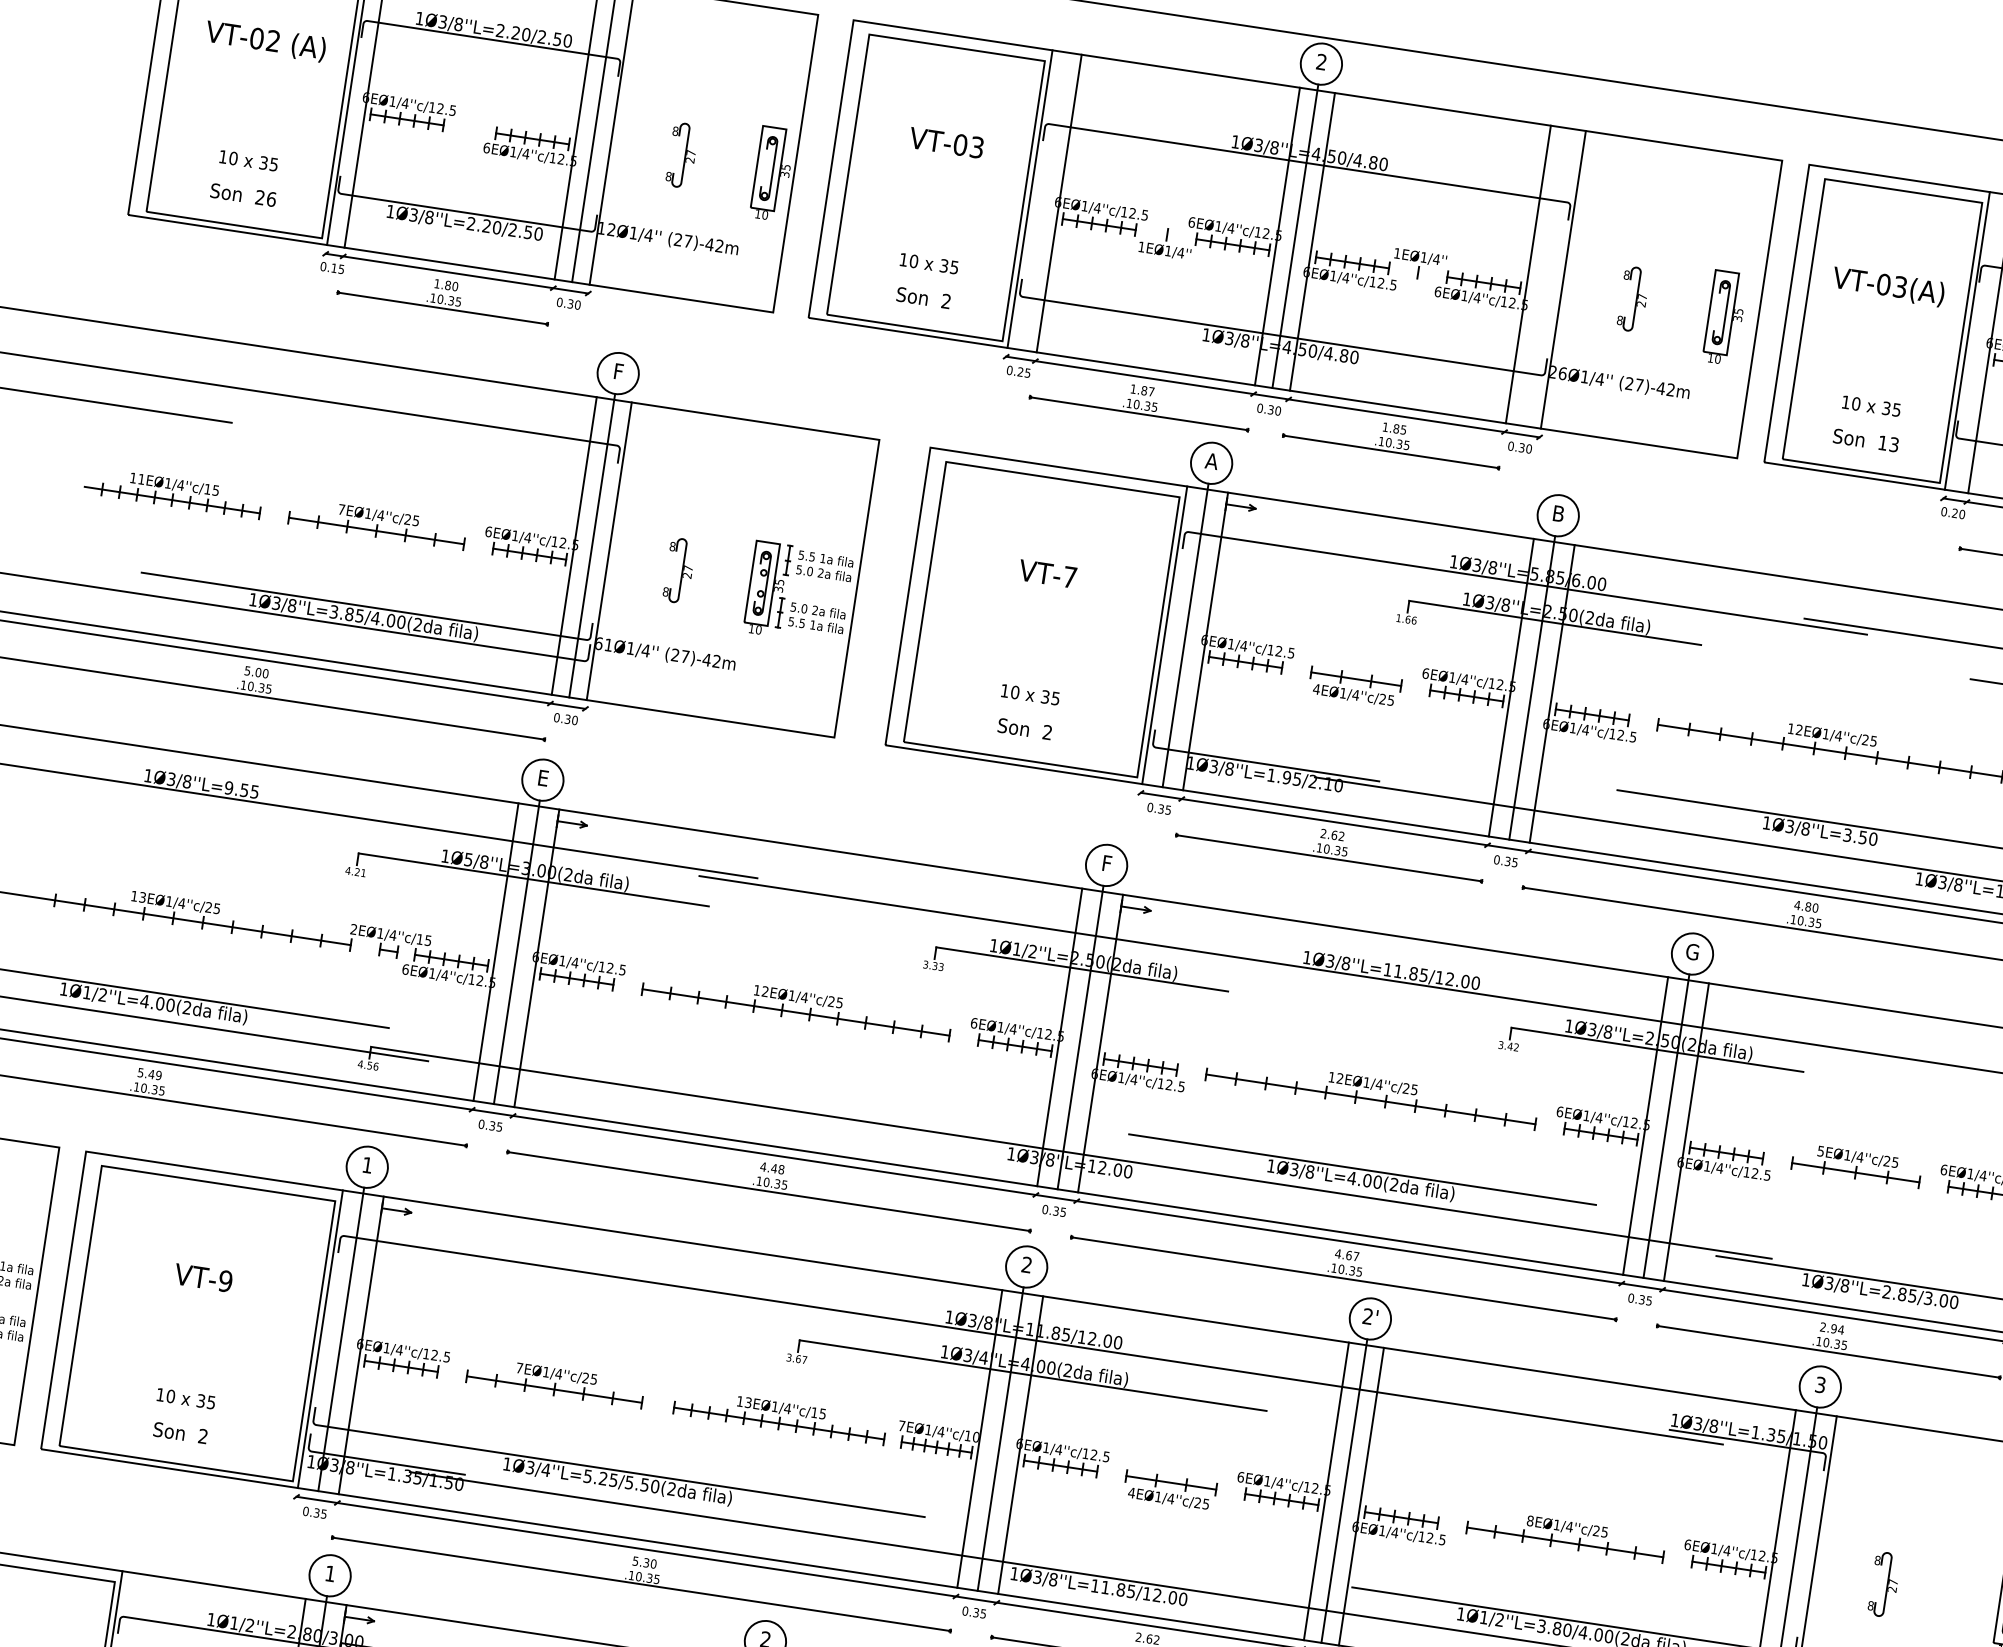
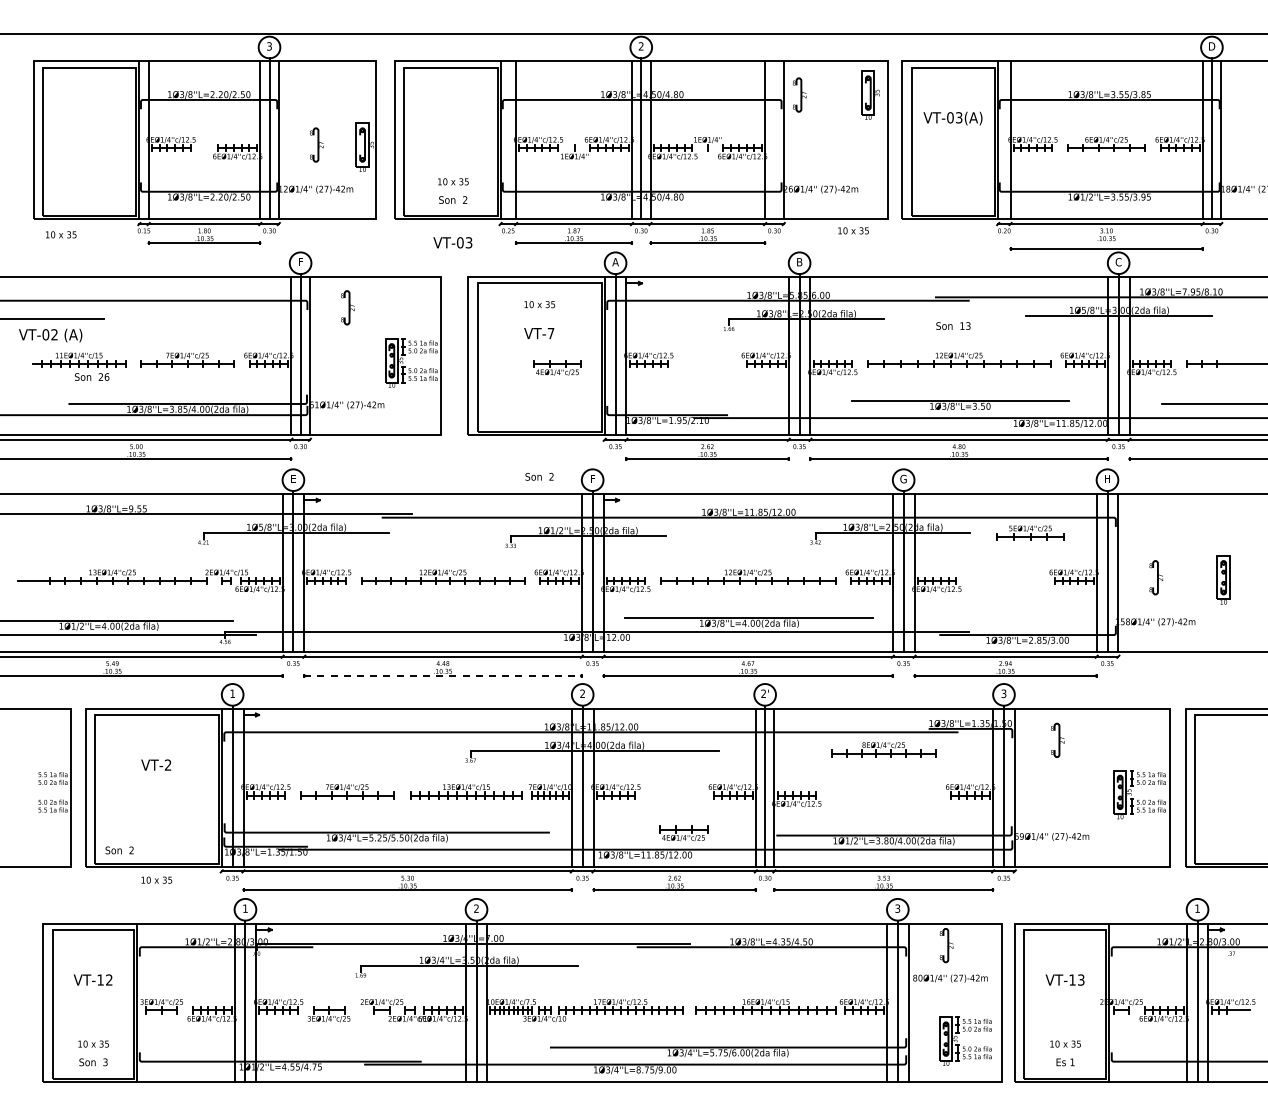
text: (265, 41) -> (50, 335), moved
text: (945, 142) -> (452, 242), moved
text: (249, 160) -> (61, 234), moved
text: (244, 194) -> (92, 376), moved
part: (1633, 298) -> (799, 94), moved
part: (1725, 315) -> (870, 94), moved
text: (1871, 405) -> (853, 230), moved
text: (1866, 439) -> (953, 325), moved
part: (678, 570) -> (347, 307), moved
part: (1355, 685) -> (557, 367), moved
text: (1030, 694) -> (539, 304), moved
text: (1024, 728) -> (539, 476), moved
part: (1856, 1164) -> (1030, 532), moved
line: (769, 1190) -> (443, 675), solid -> dashed
text: (224, 1279) -> (167, 764), VT-9 -> VT-2
text: (185, 1397) -> (156, 879), moved
text: (180, 1433) -> (119, 850), moved
part: (1169, 1490) -> (683, 833), moved
part: (1565, 1534) -> (883, 749), moved
part: (1884, 1582) -> (1057, 739), moved

